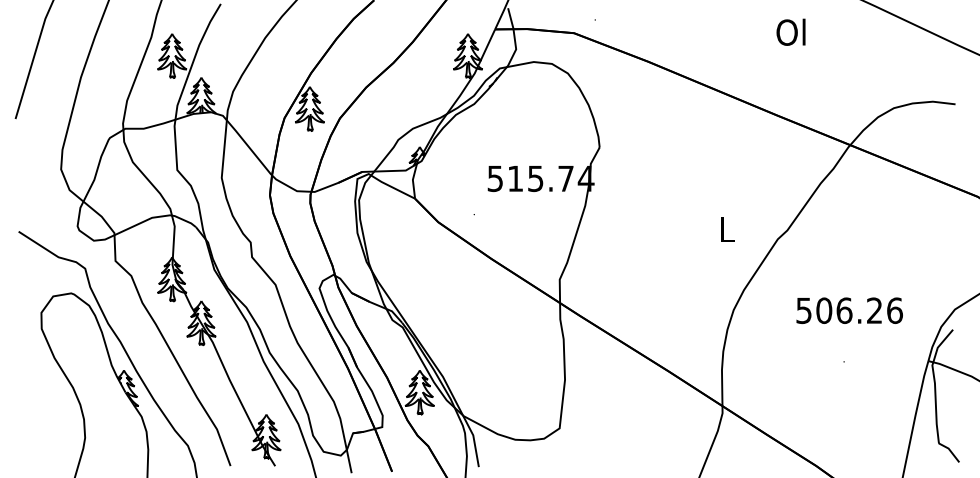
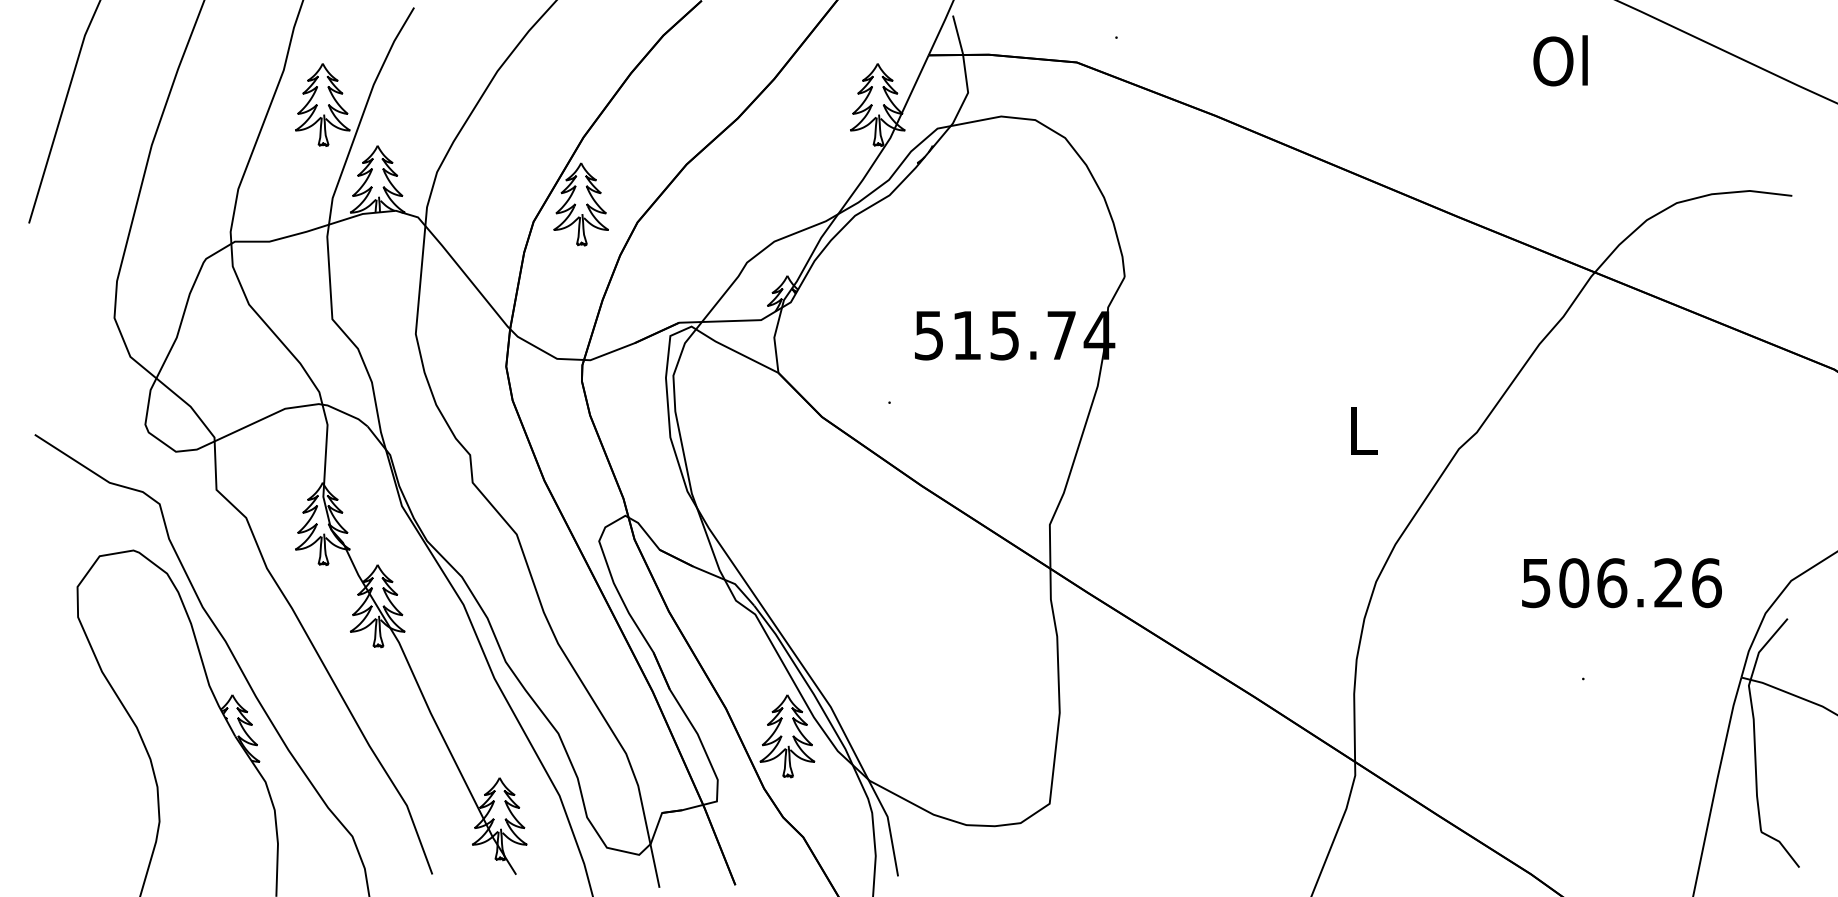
text: (790, 31) -> (1559, 59), moved
text: (849, 310) -> (1621, 582), moved

